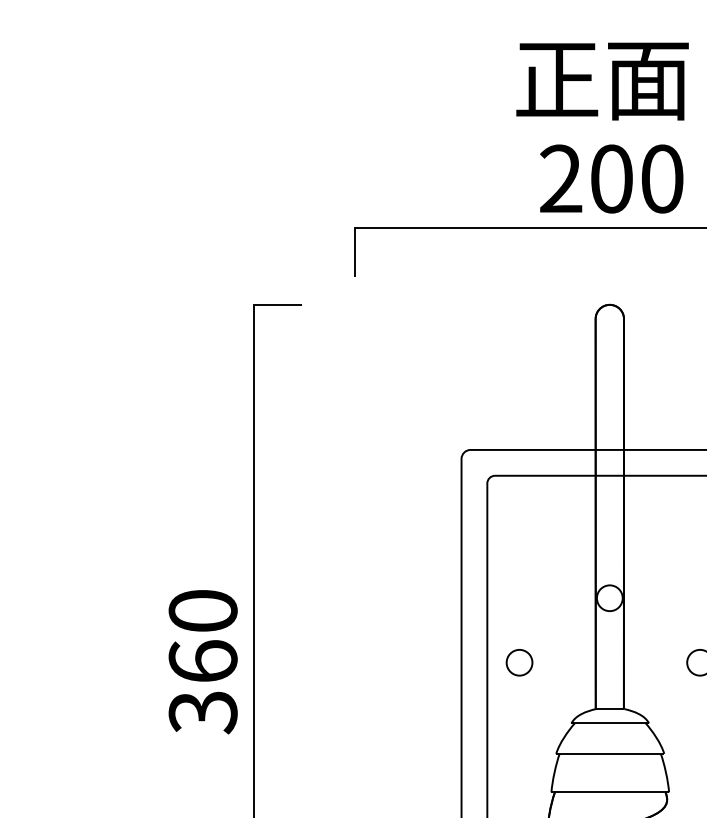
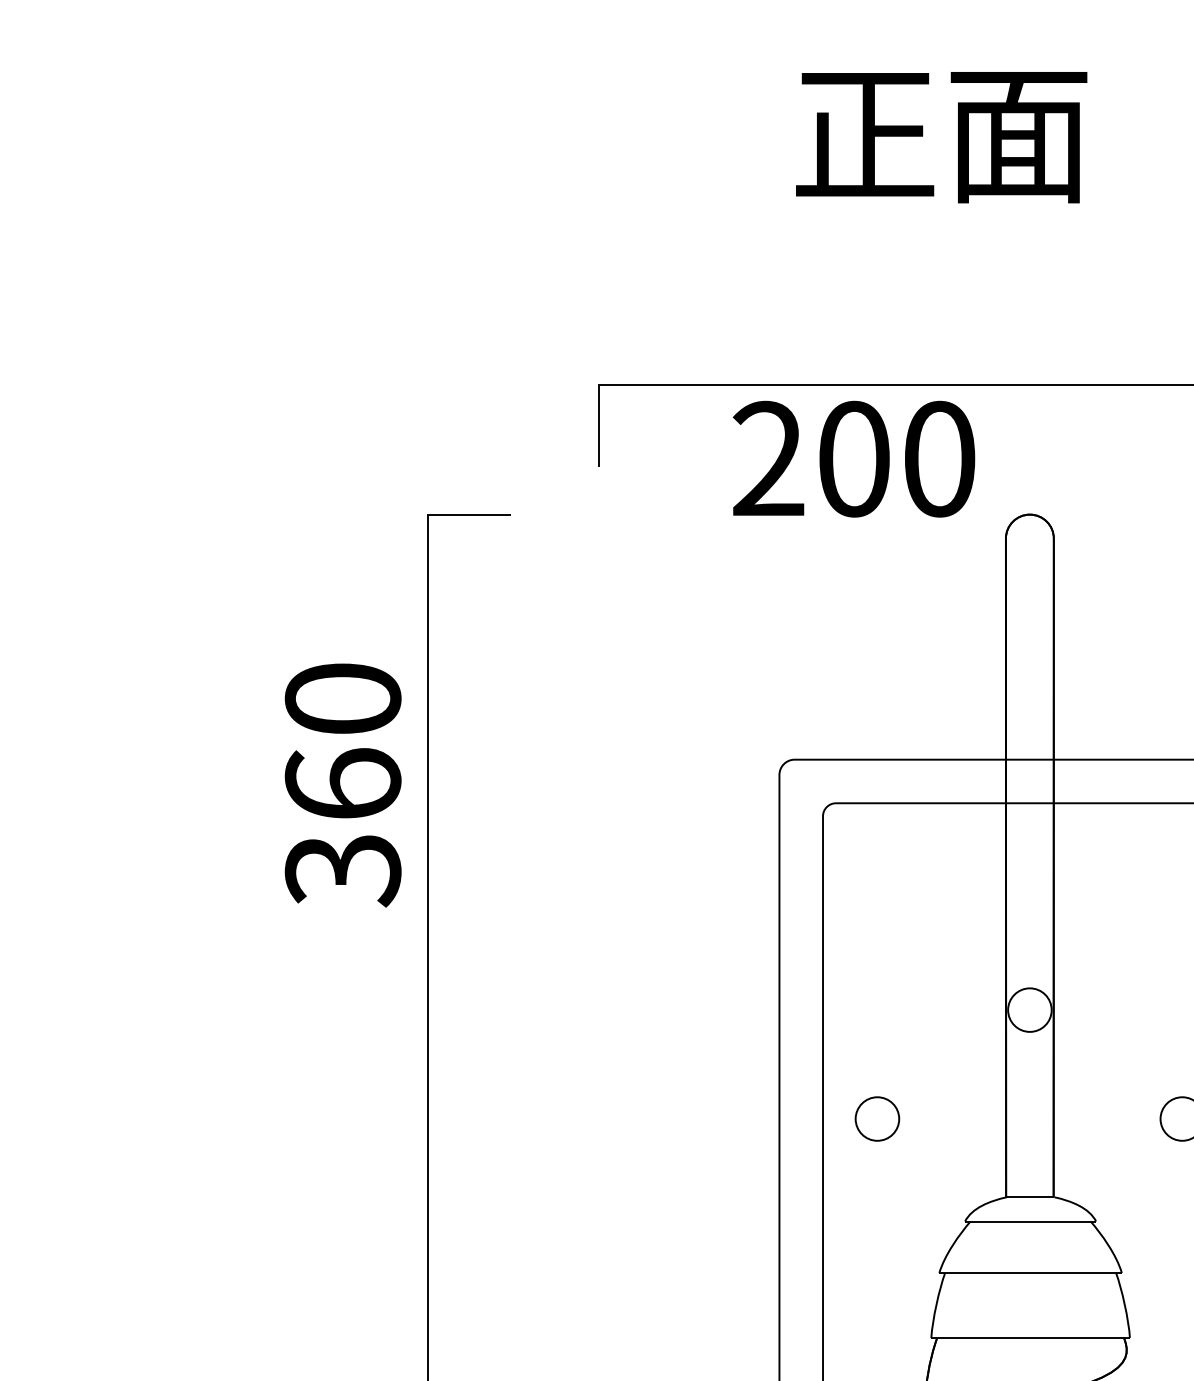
text: (602, 81) -> (941, 137), moved
text: (611, 178) -> (853, 458), moved
text: (202, 662) -> (341, 785), moved

